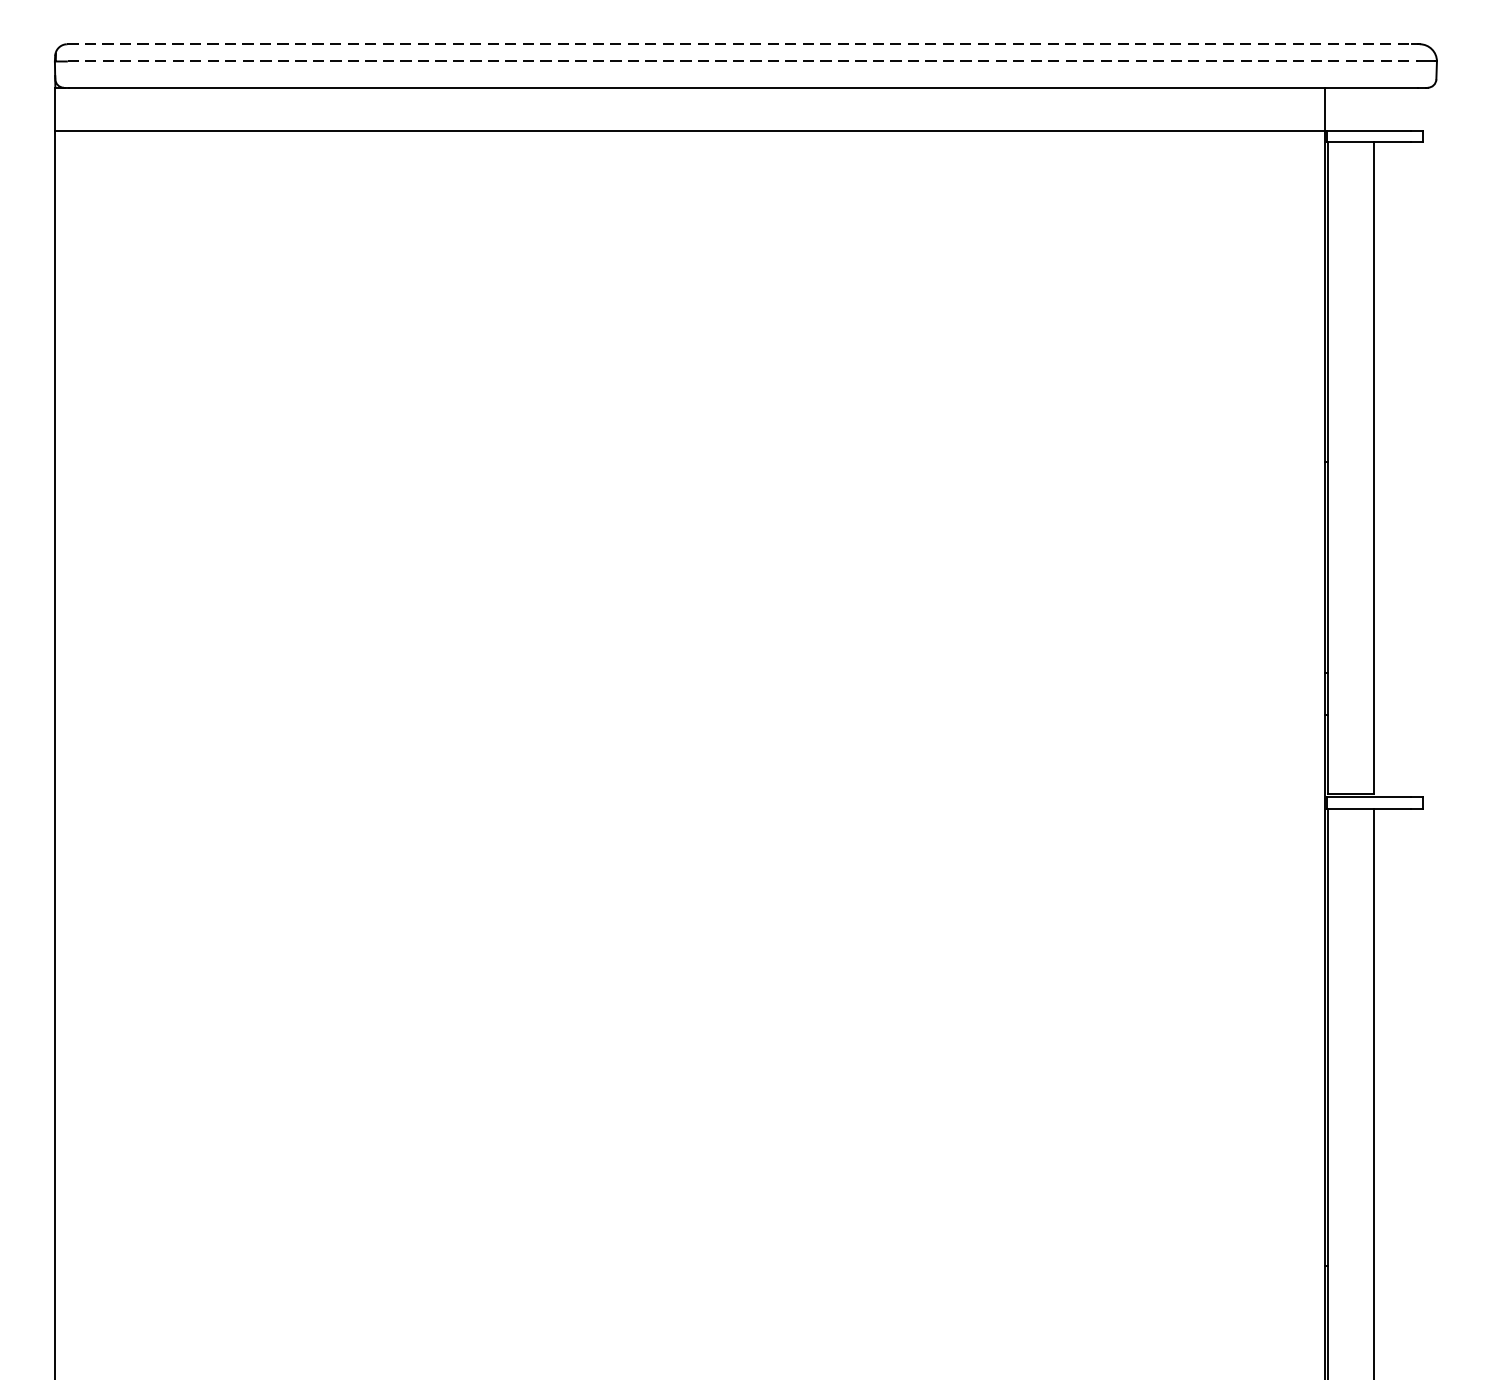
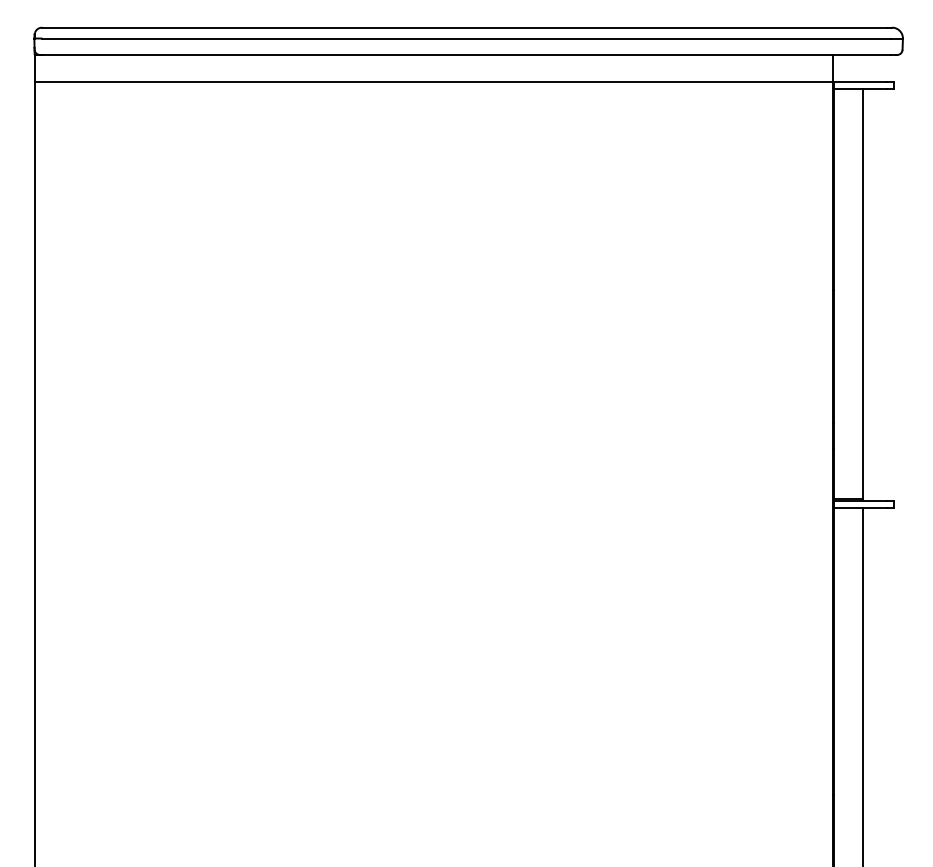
line: (739, 43) -> (464, 27), dashed -> solid
line: (744, 61) -> (467, 38), dashed -> solid

